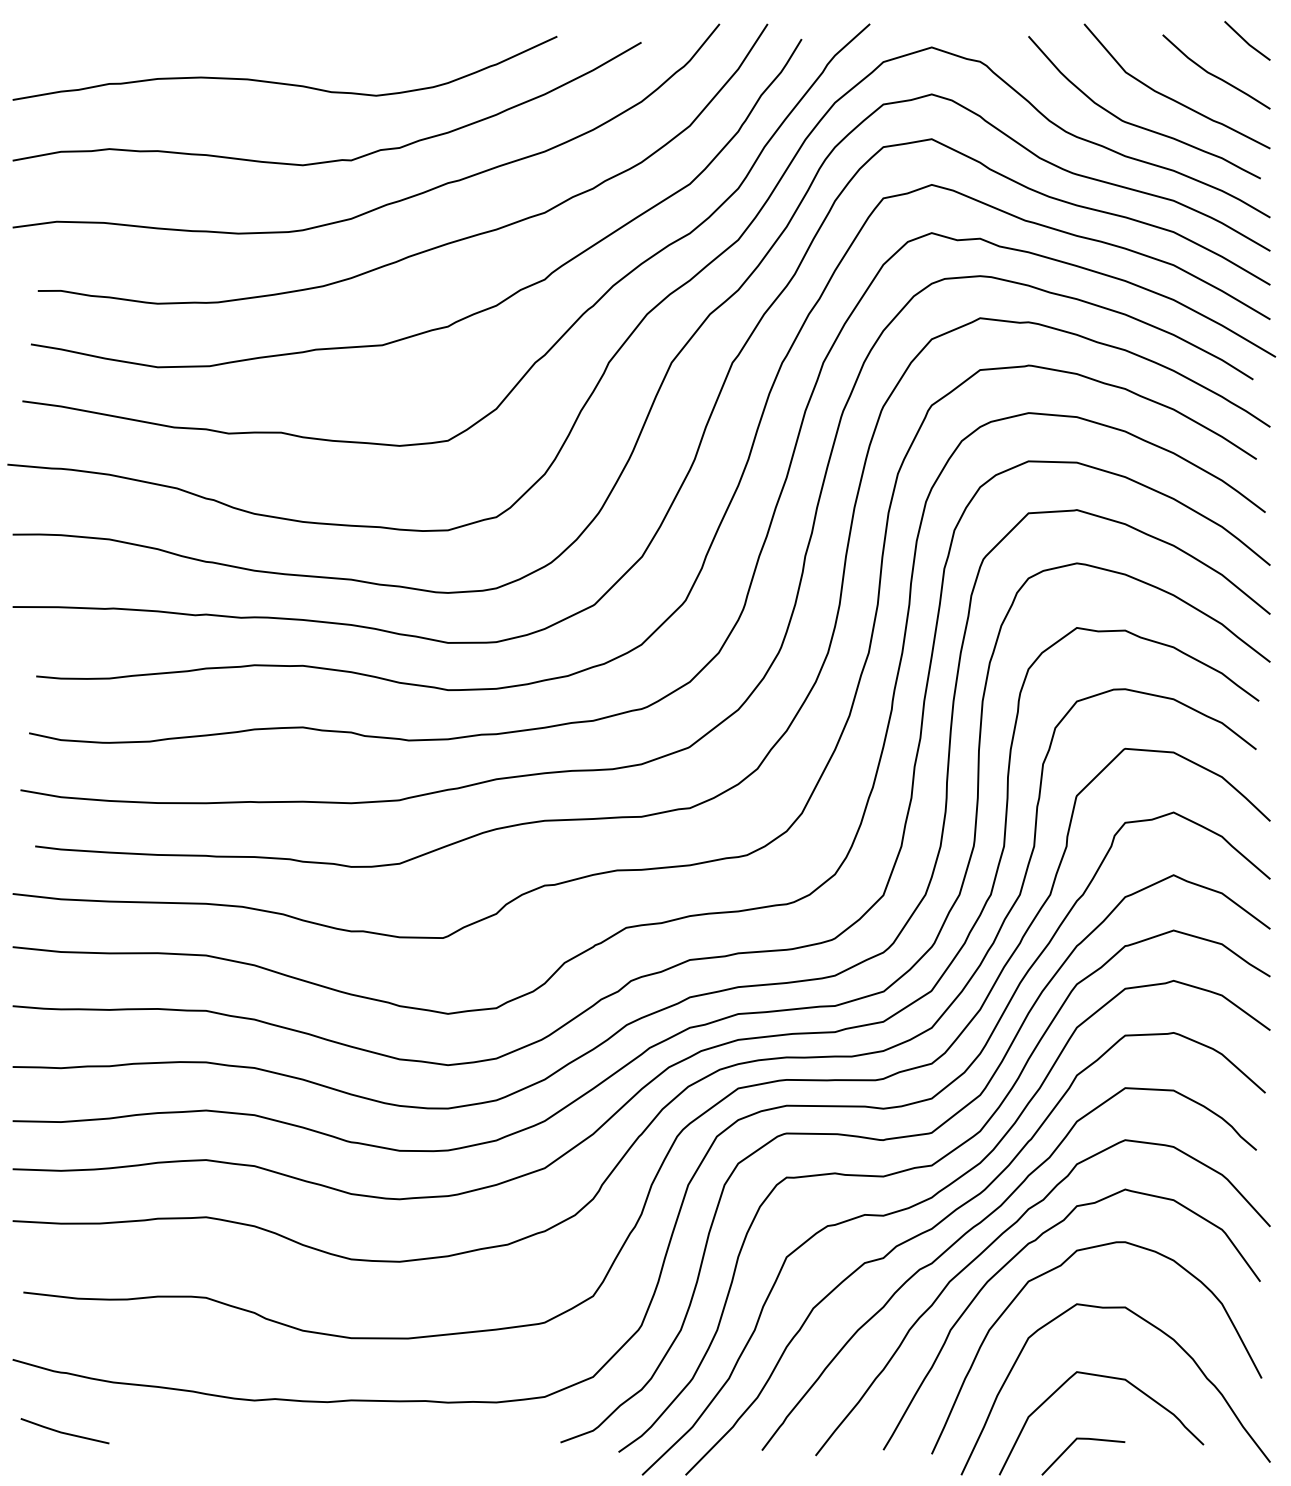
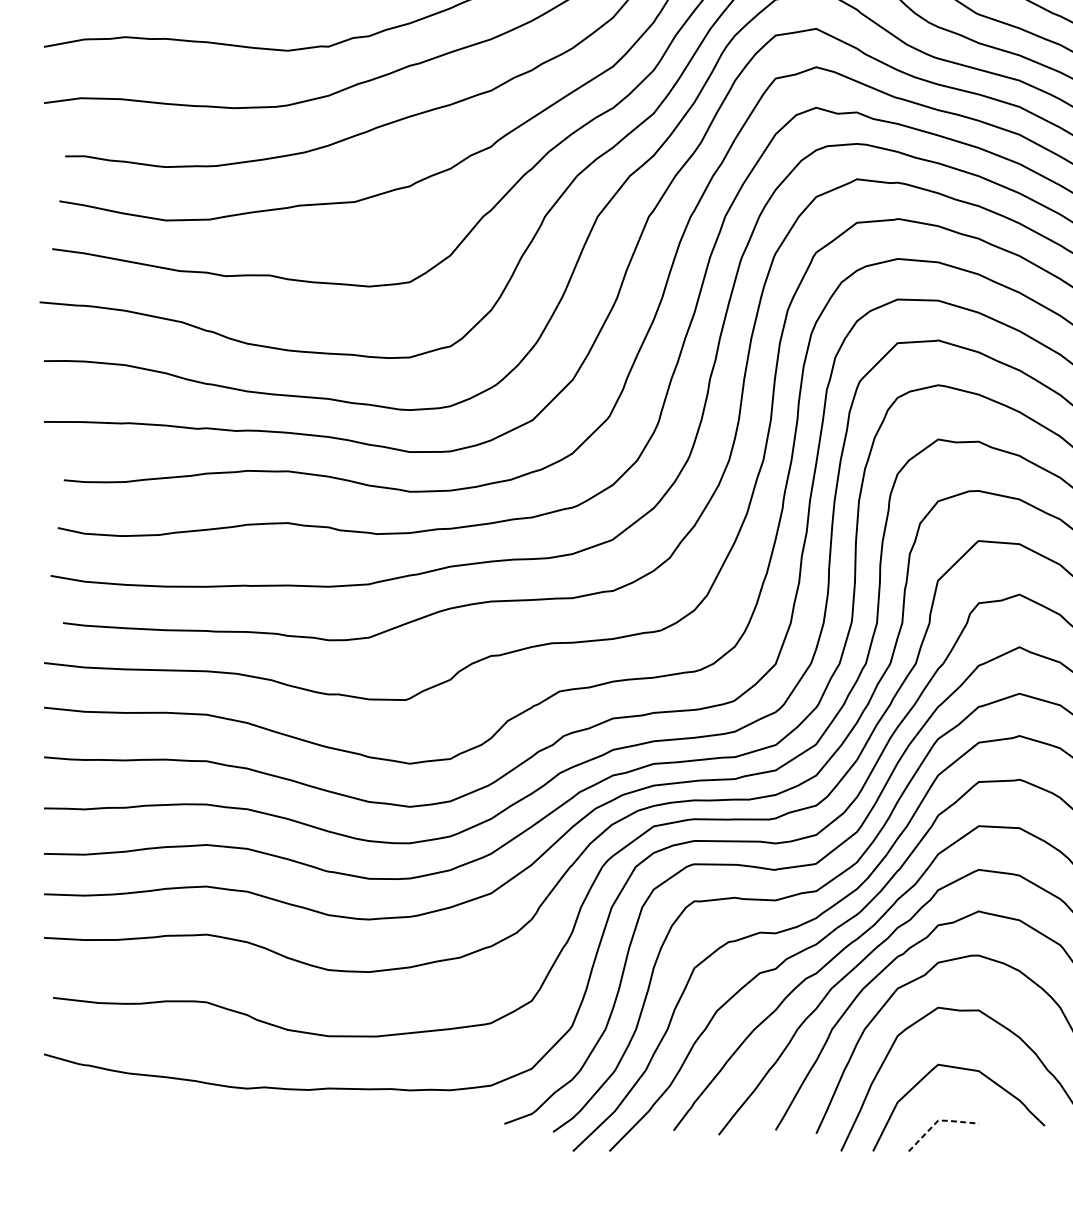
line: (64, 1432) -> (87, 1115), removed
line: (1076, 1438) -> (937, 1120), solid -> dashed

